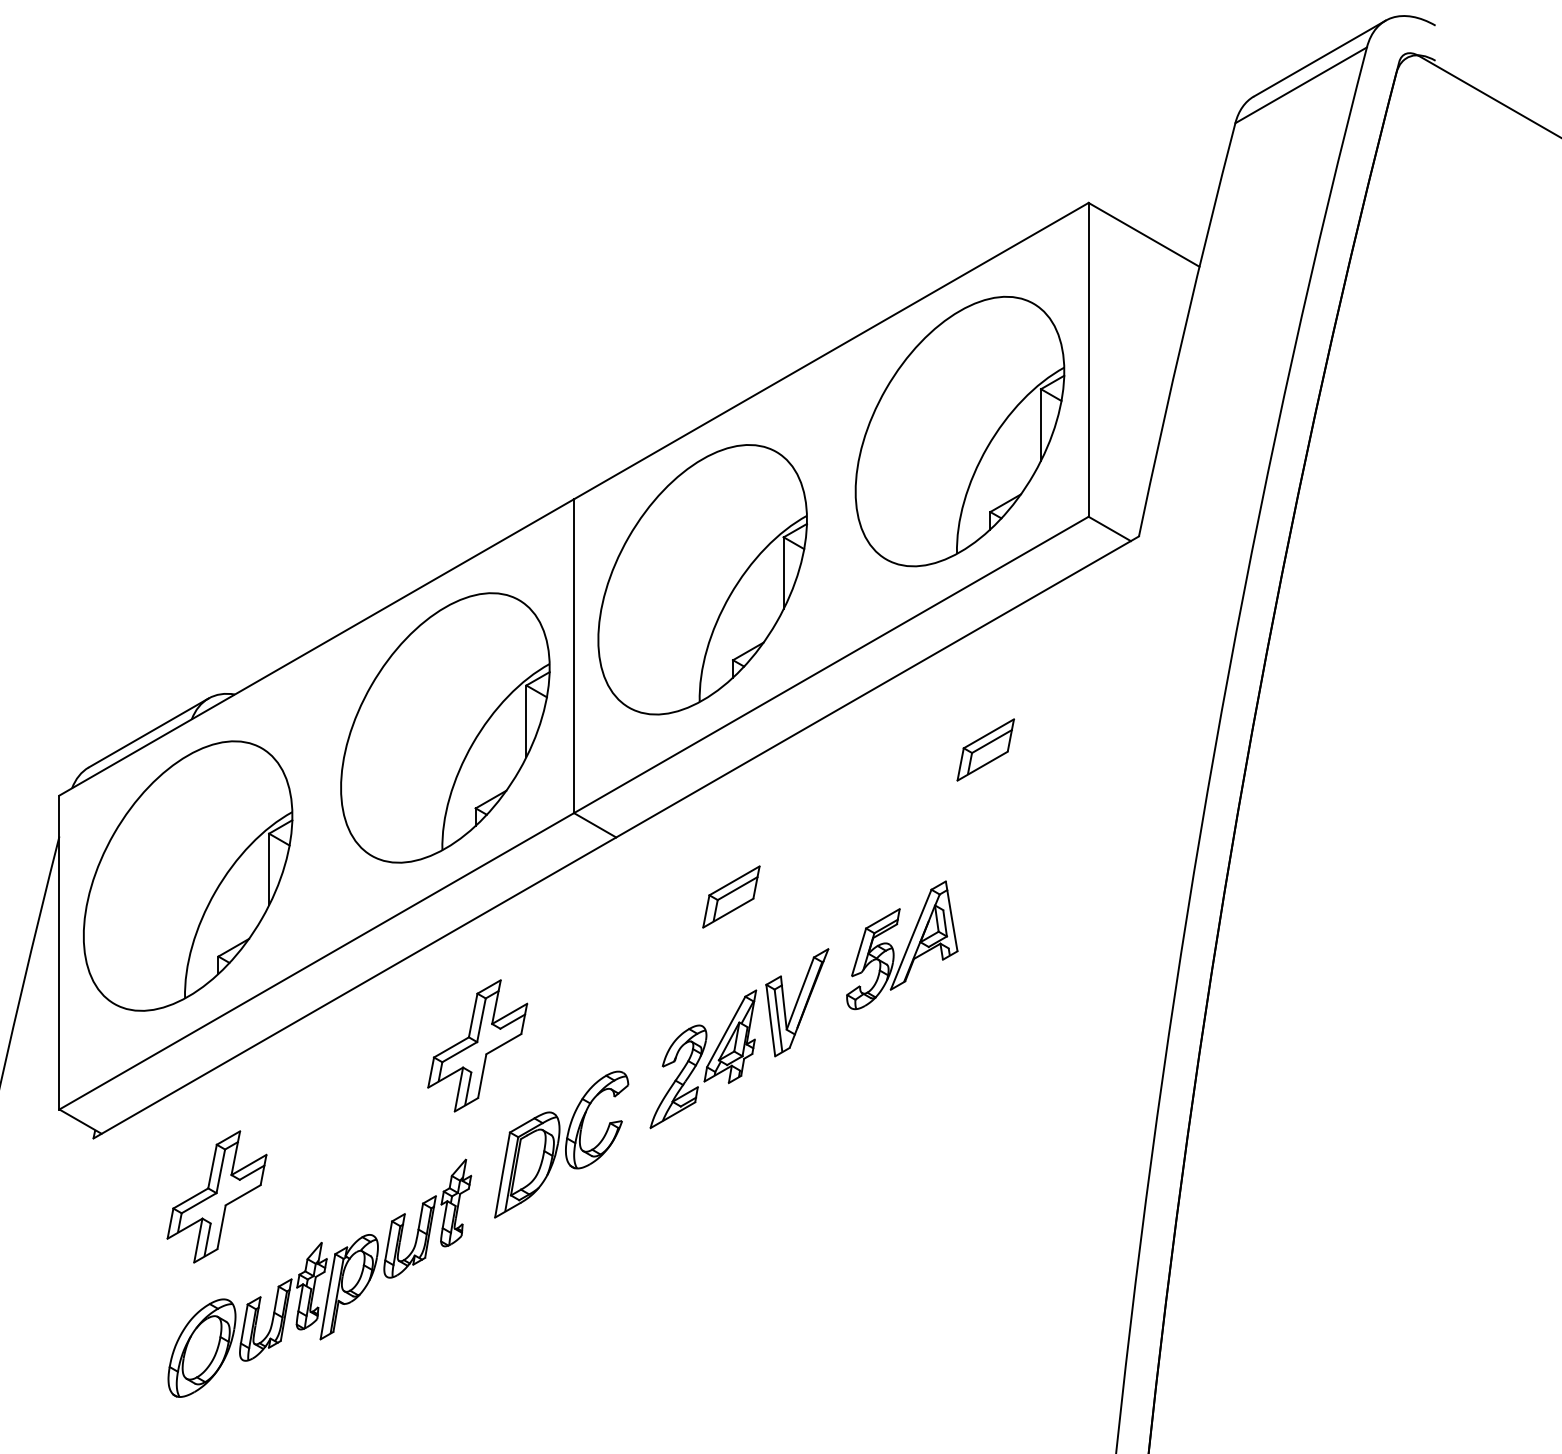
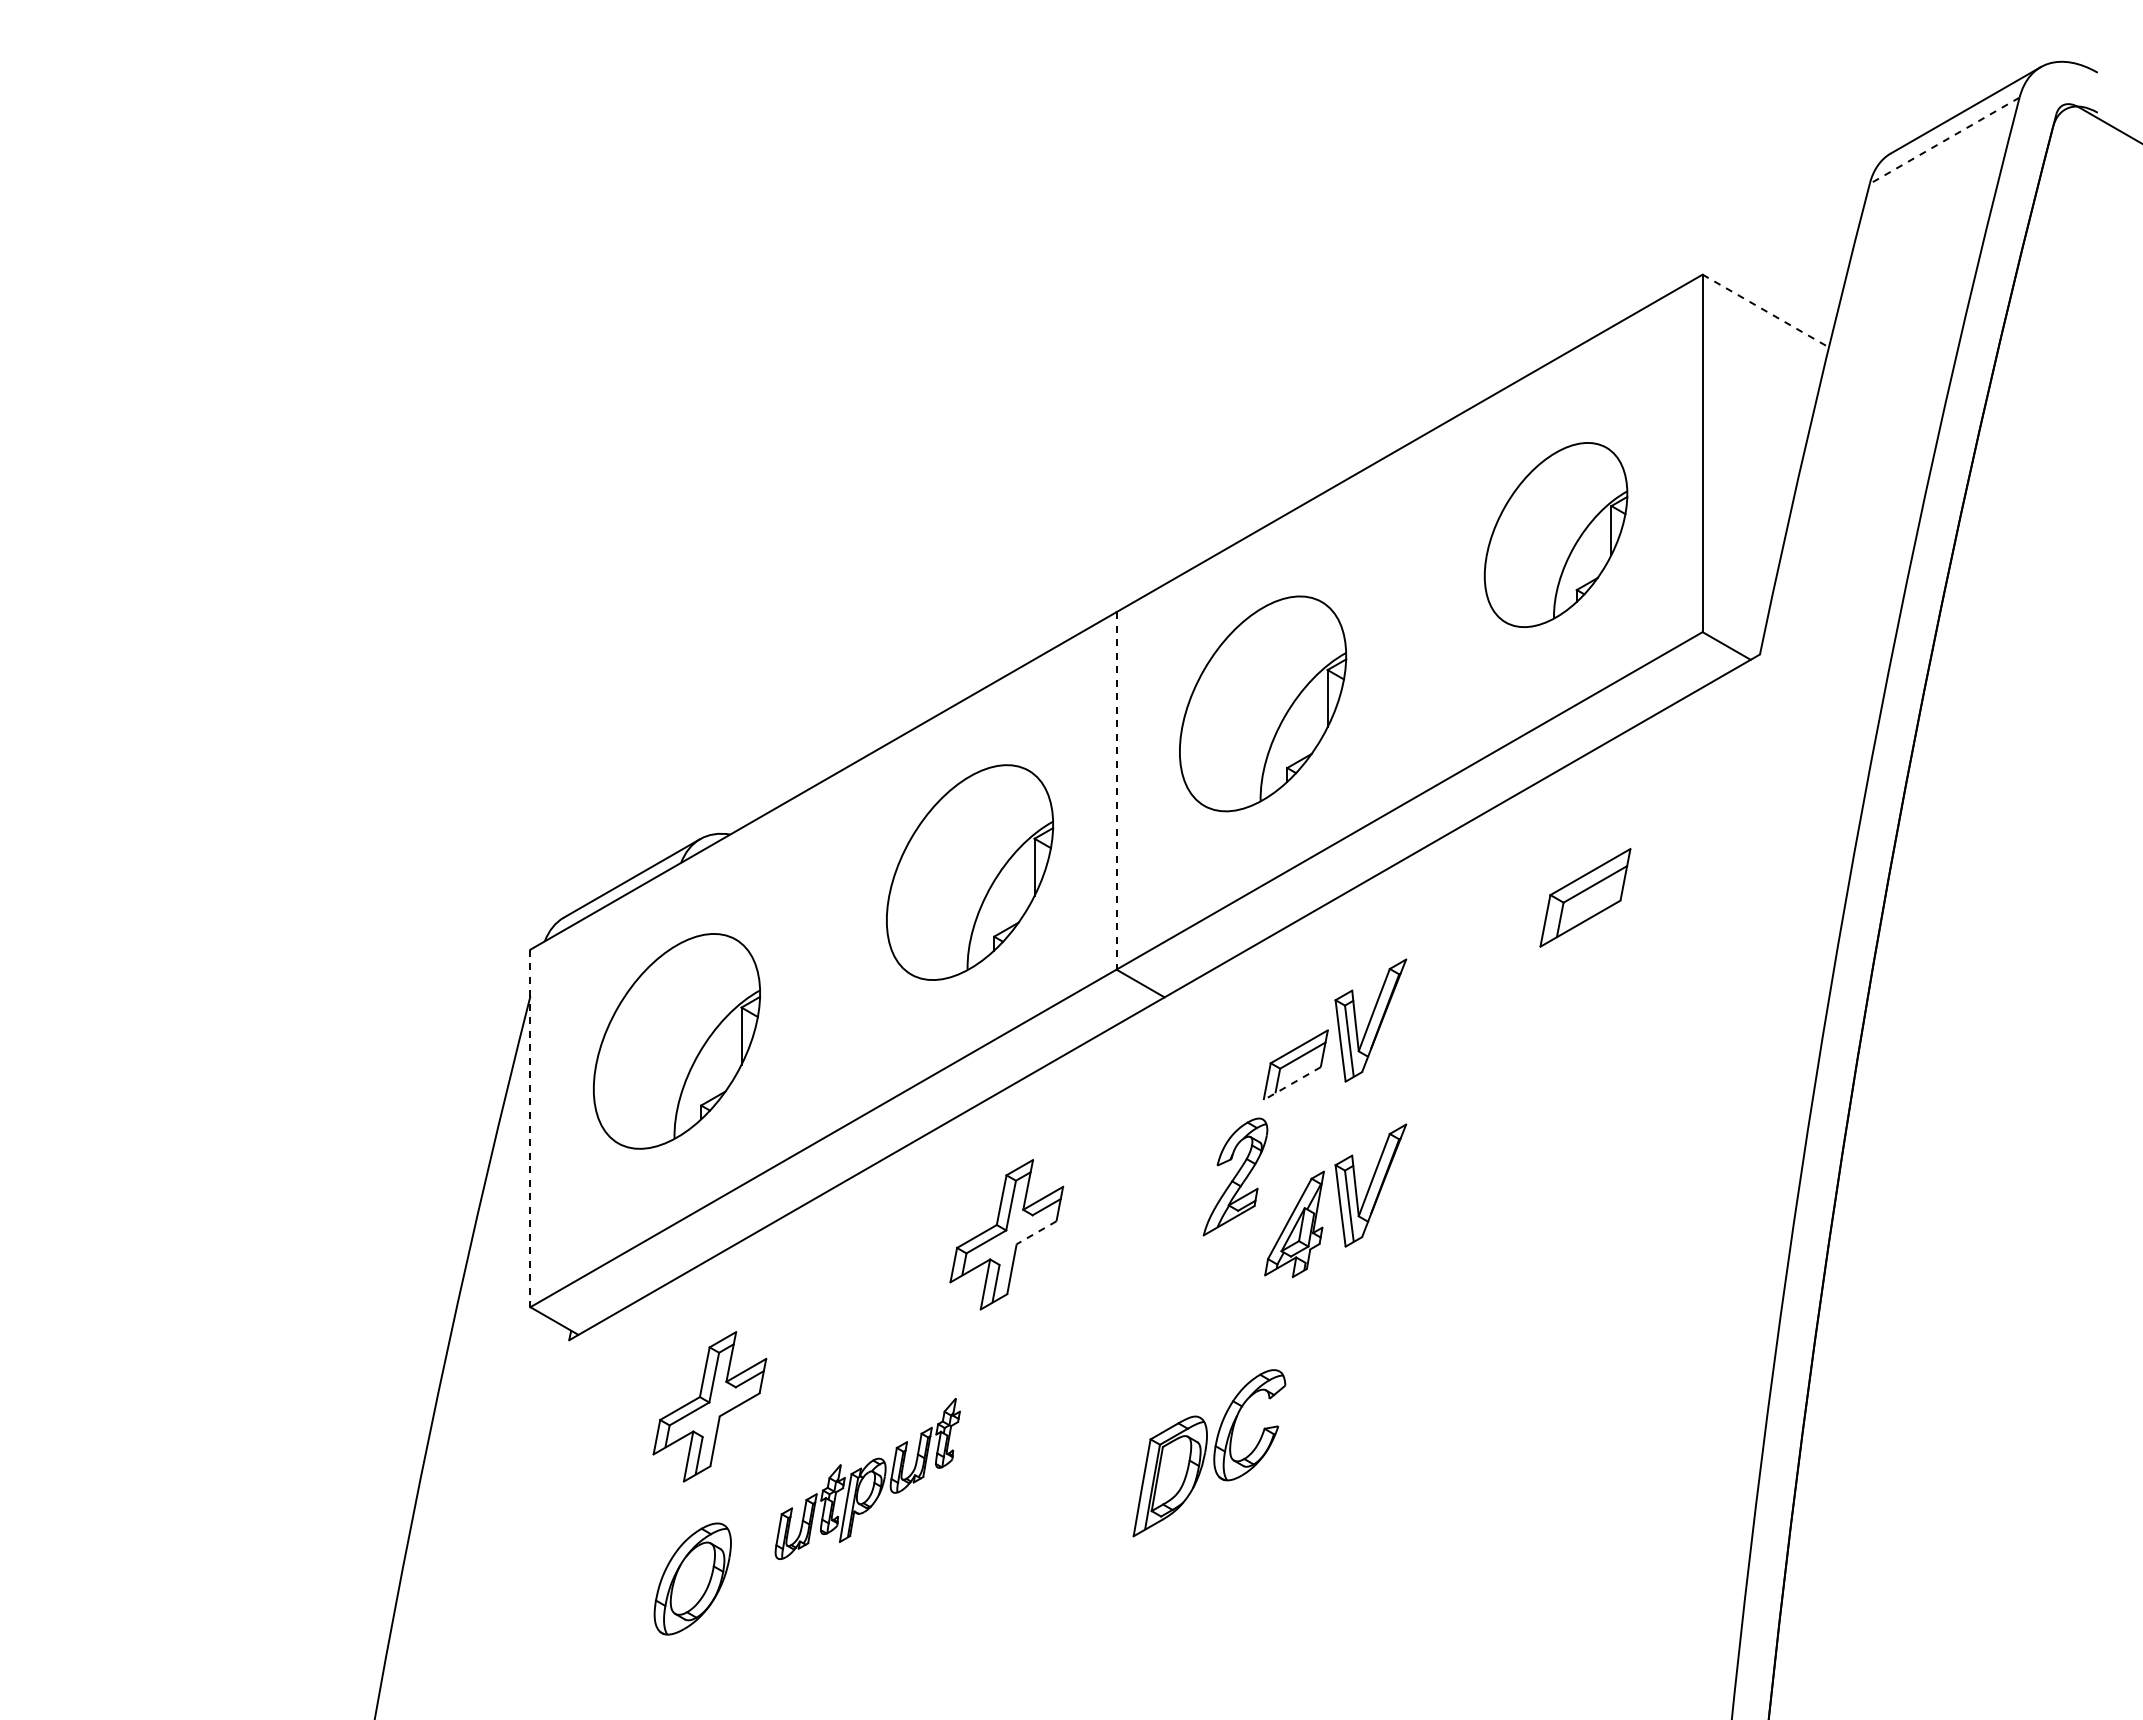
line: (1301, 86) -> (1944, 141), solid -> dashed
line: (1143, 235) -> (1765, 311), solid -> dashed
part: (959, 431) -> (1555, 534), size x0.6
part: (702, 579) -> (1262, 703), size x0.7
line: (574, 655) -> (1116, 790), solid -> dashed
part: (444, 727) -> (969, 872), size x0.7
part: (985, 749) -> (1585, 897), size x1.4
part: (797, 857) -> (1370, 1020), added
part: (187, 876) -> (676, 1041), size x0.7
line: (728, 913) -> (1292, 1083), solid -> dashed
part: (902, 944) -> (1490, 1119), removed
line: (59, 952) -> (530, 1128), solid -> dashed
line: (503, 1043) -> (1036, 1232), solid -> dashed
part: (678, 1076) -> (1235, 1176), moved
part: (561, 1144) -> (1209, 1453), moved
part: (355, 1259) -> (867, 1478), size x0.7

